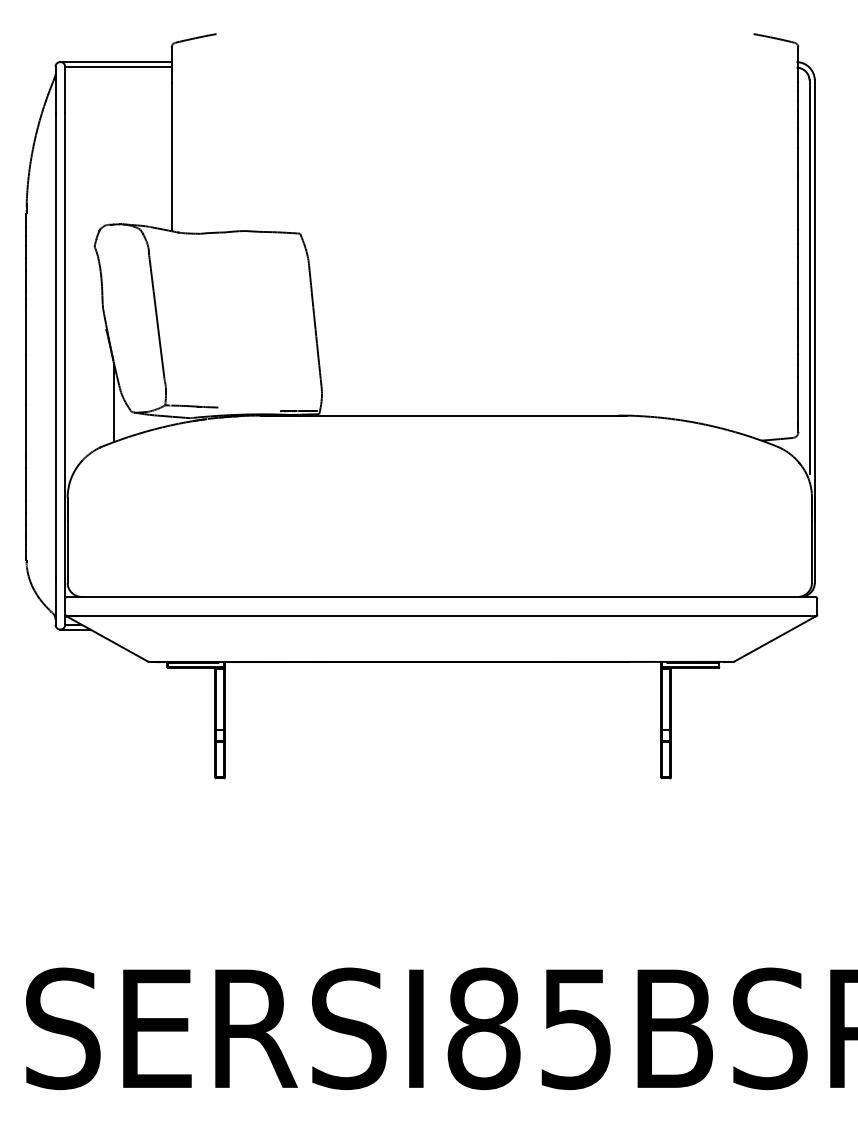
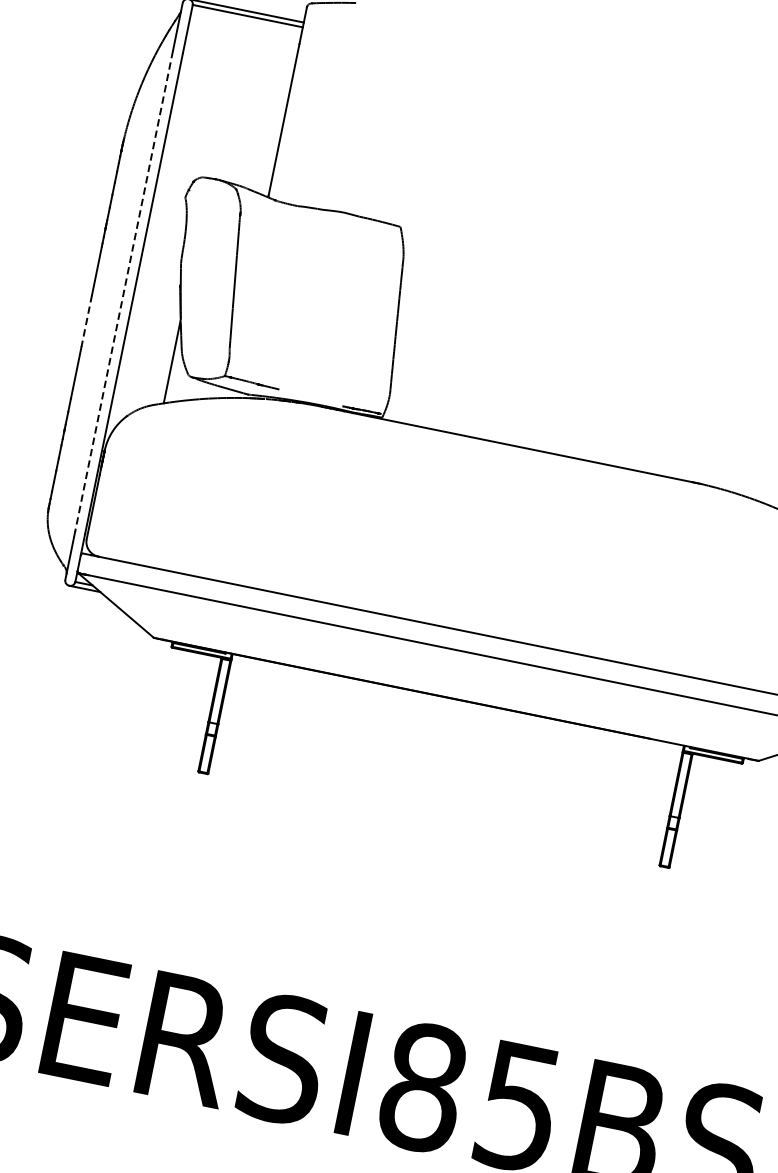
line: (55, 345) -> (124, 291), solid -> dashed
line: (26, 380) -> (86, 321), solid -> dashed

